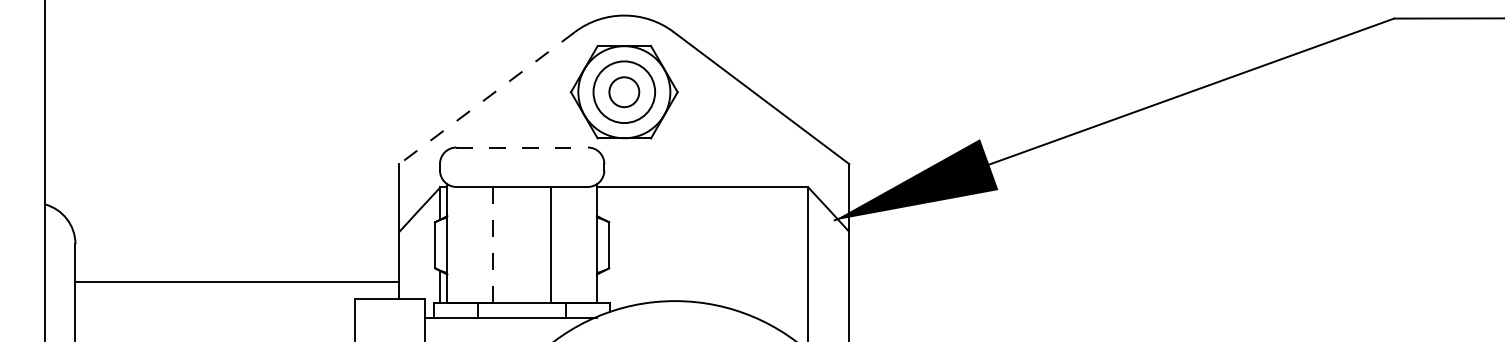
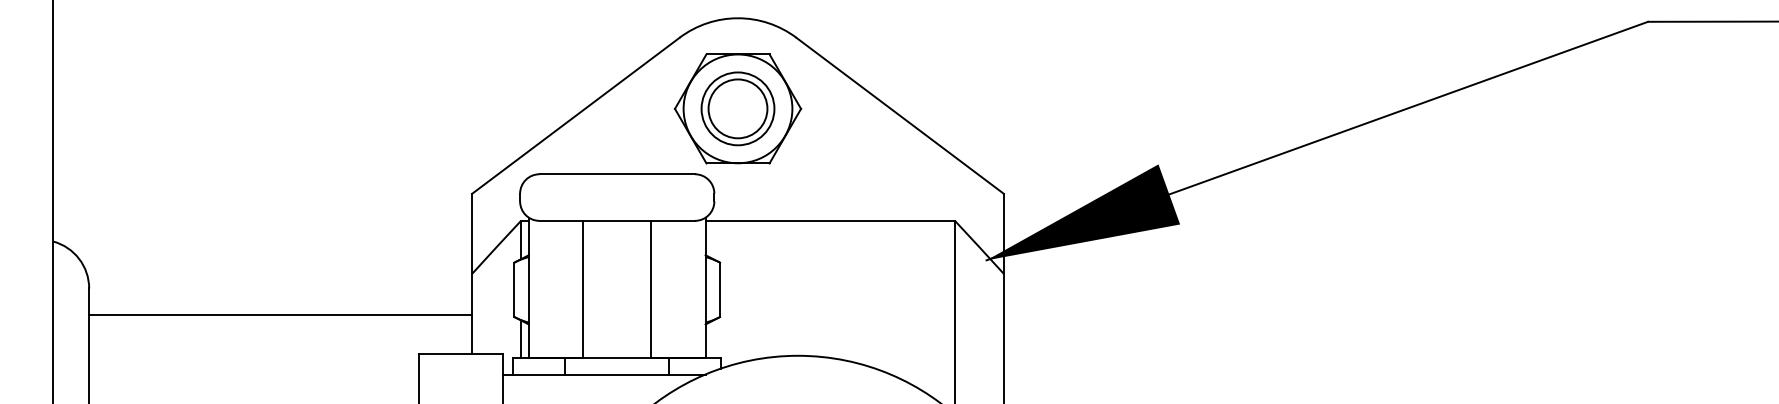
circle: (624, 92) -> (738, 109), size x1.67
line: (487, 98) -> (576, 116), dashed -> solid
line: (522, 147) -> (617, 174), dashed -> solid
line: (493, 244) -> (583, 288), dashed -> solid
line: (237, 281) -> (280, 314), moved

